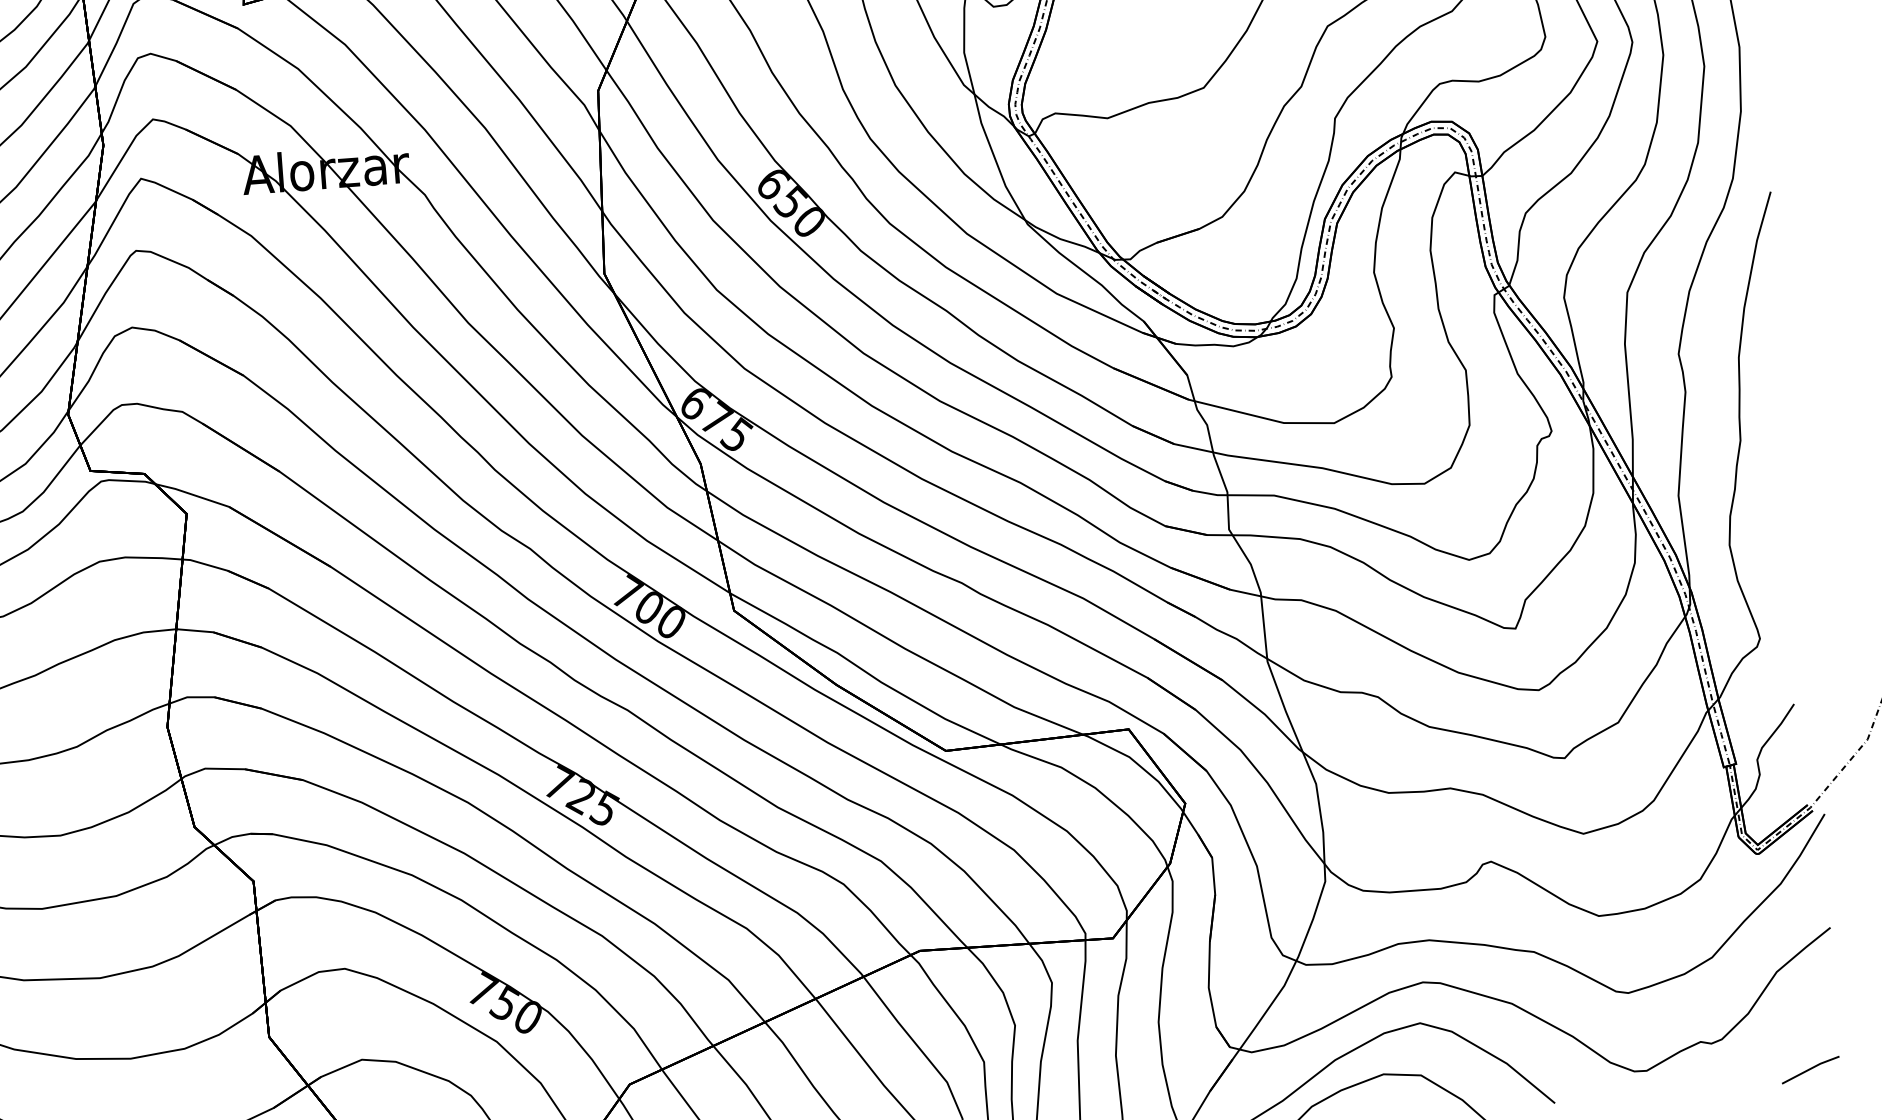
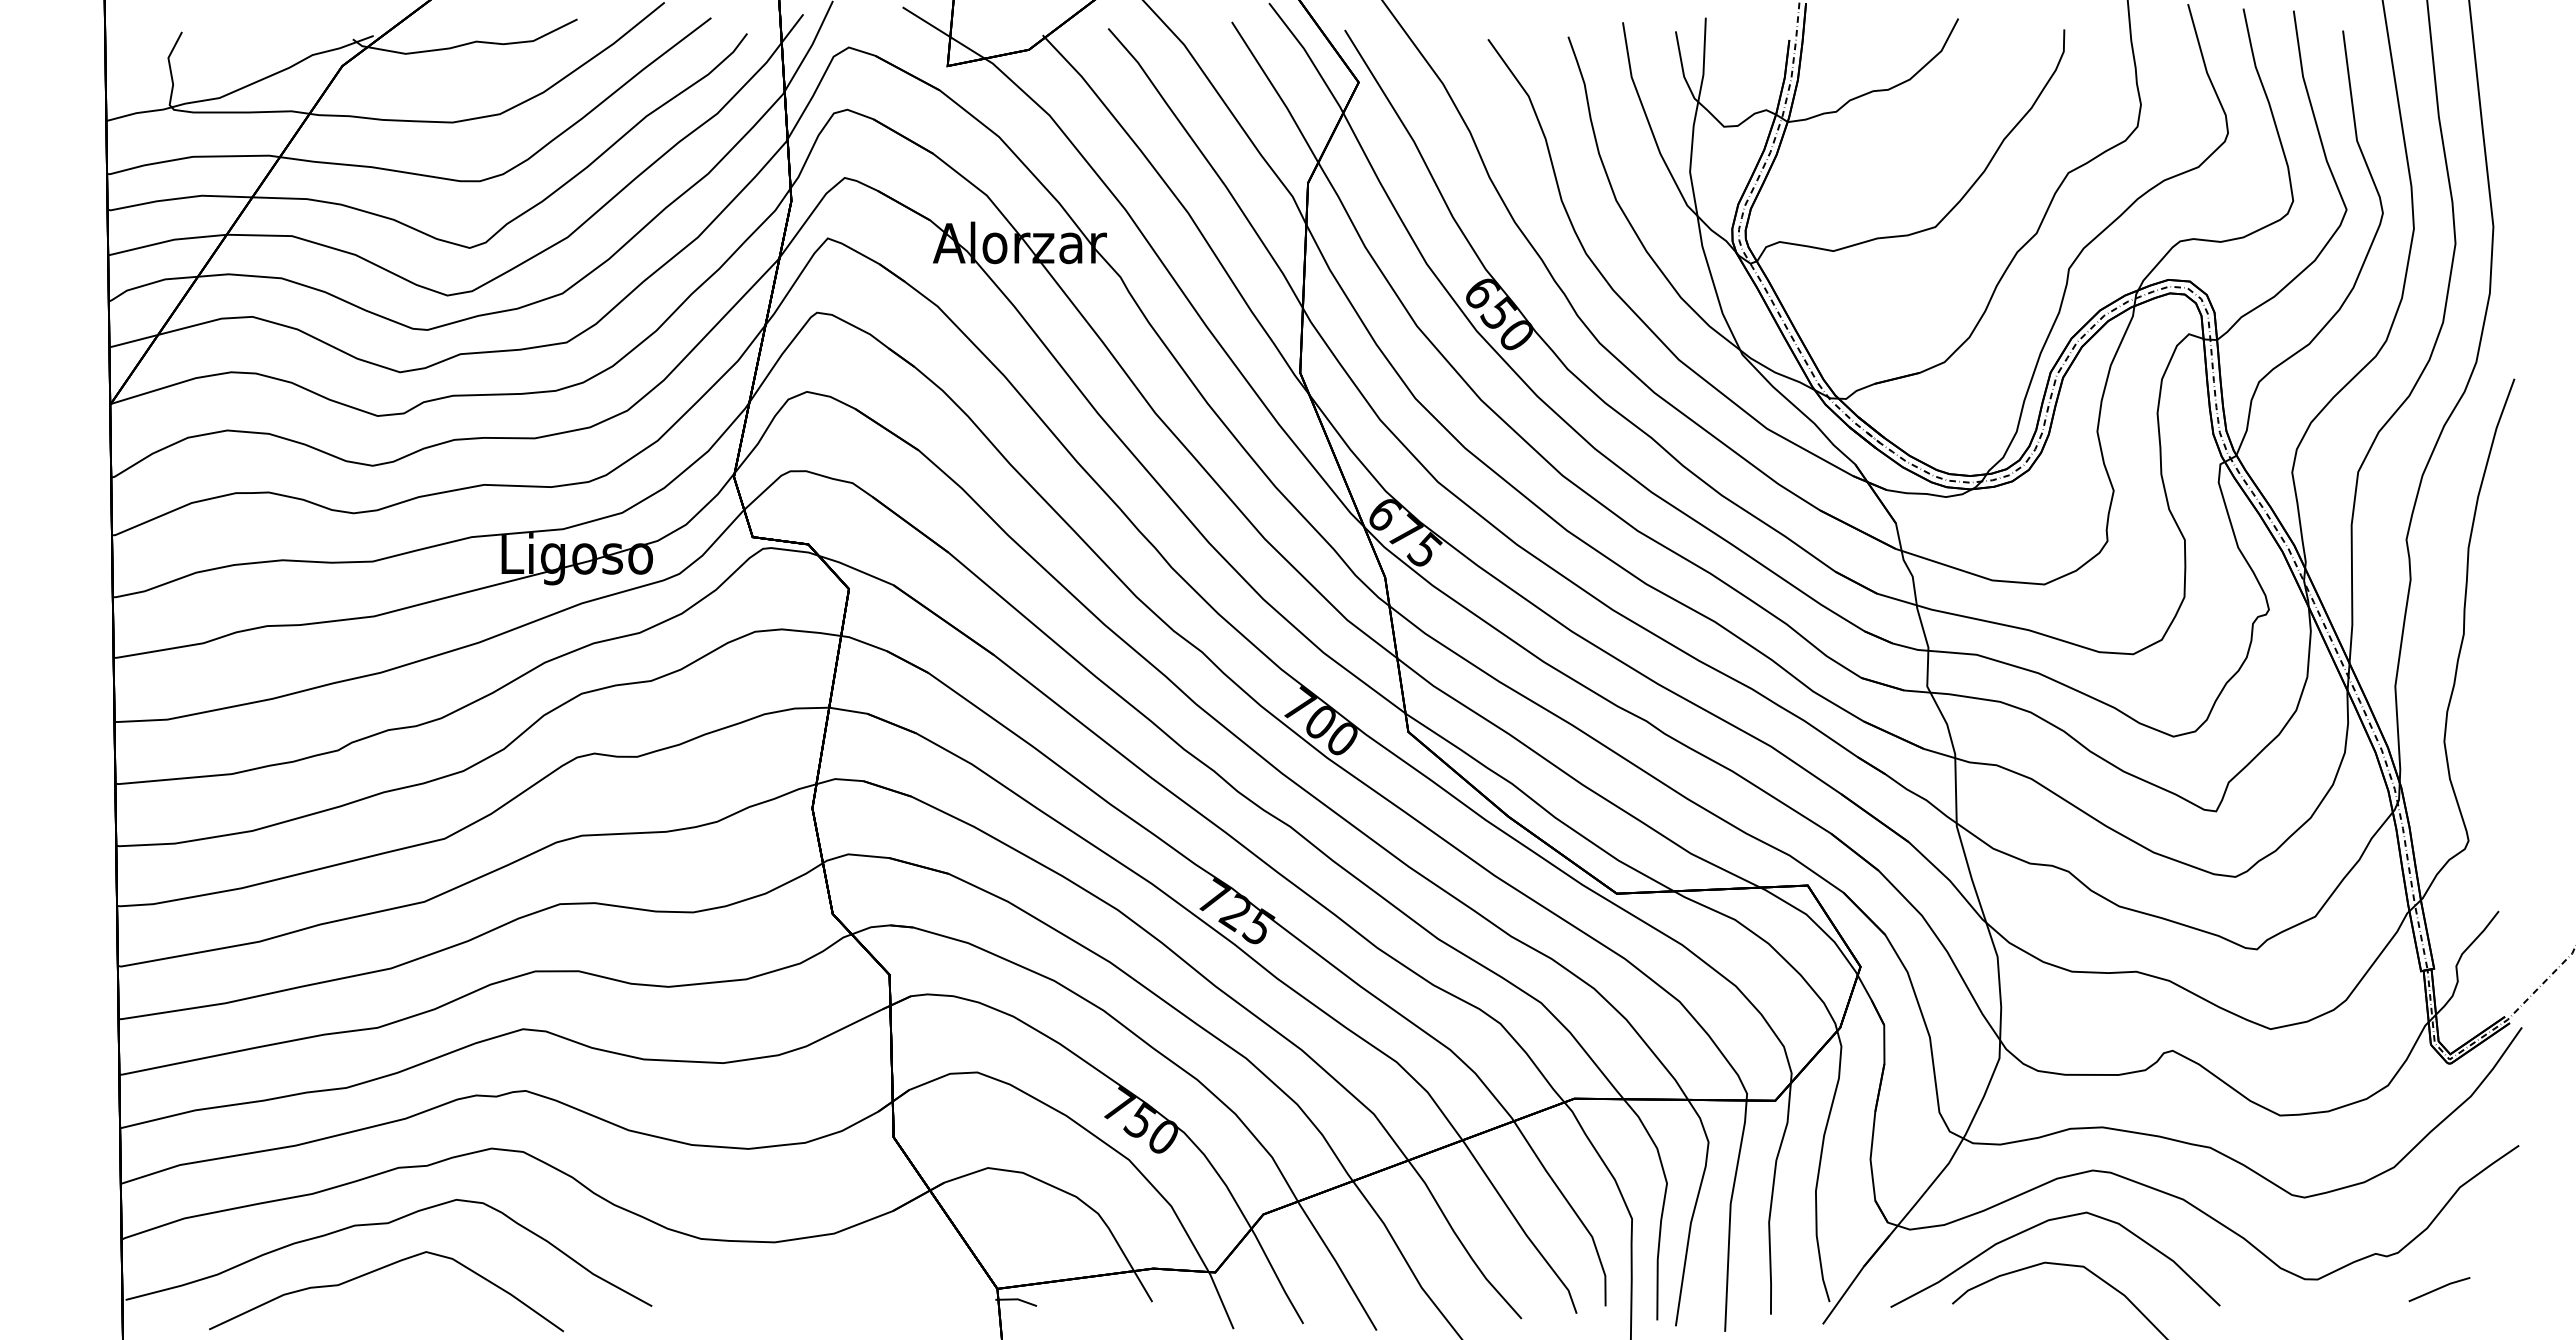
line: (1810, 1070) -> (2439, 1289), moved

